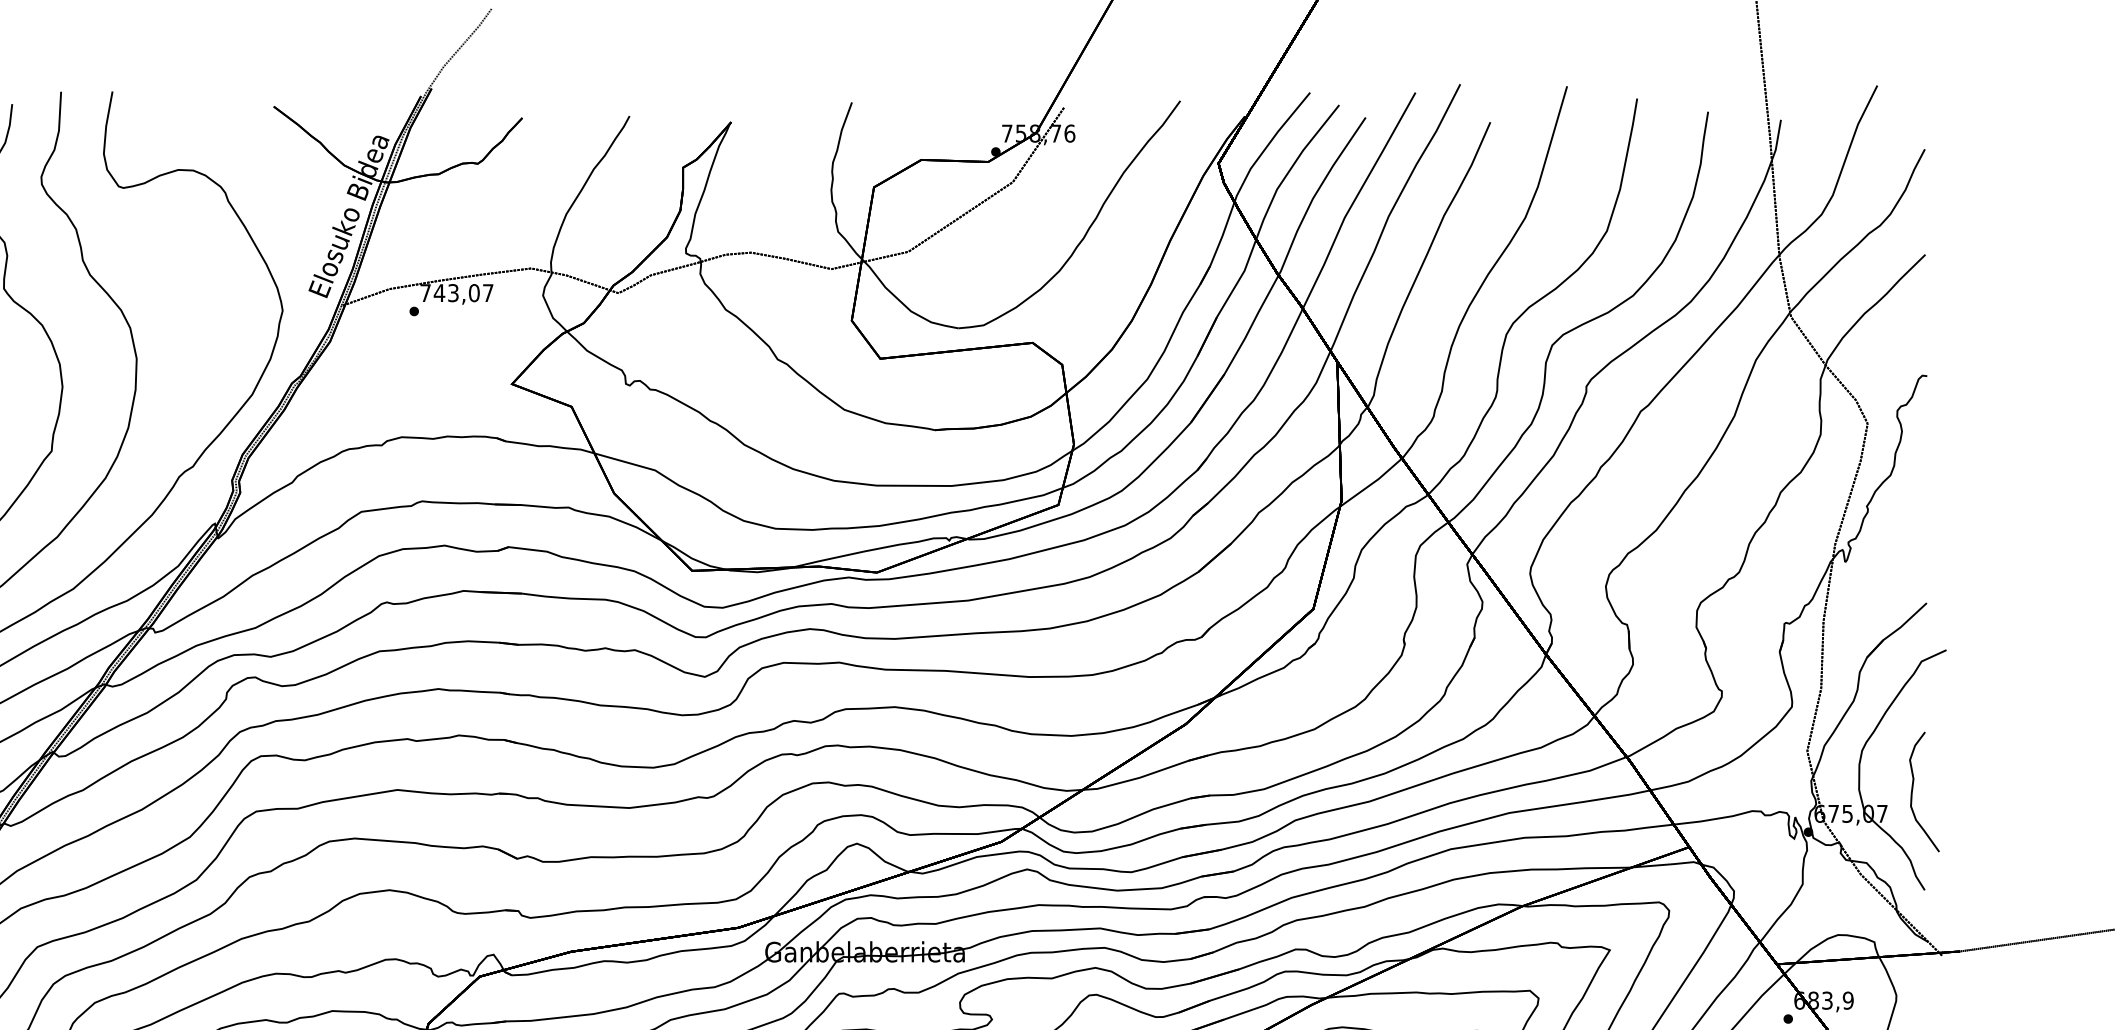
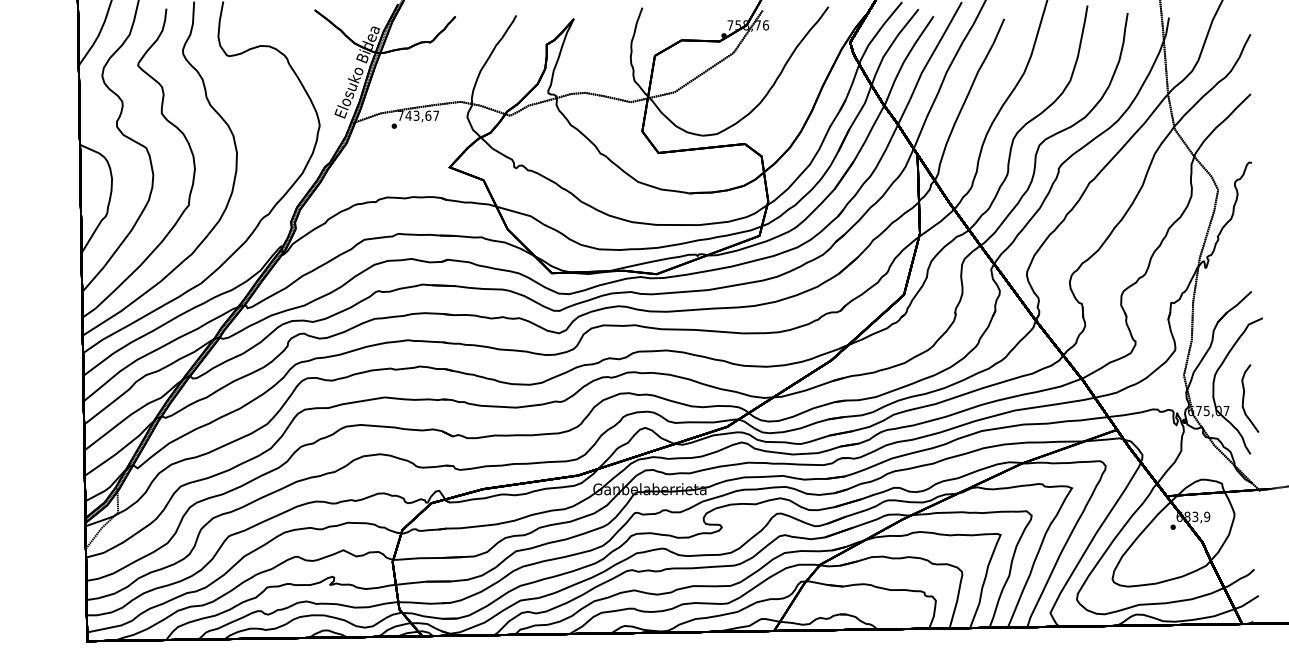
text: (474, 292) -> (428, 115), 743,07 -> 743,67

